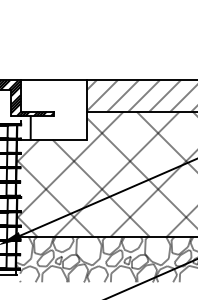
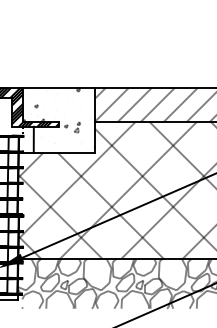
hatch: (53, 109) -> (58, 119), added

